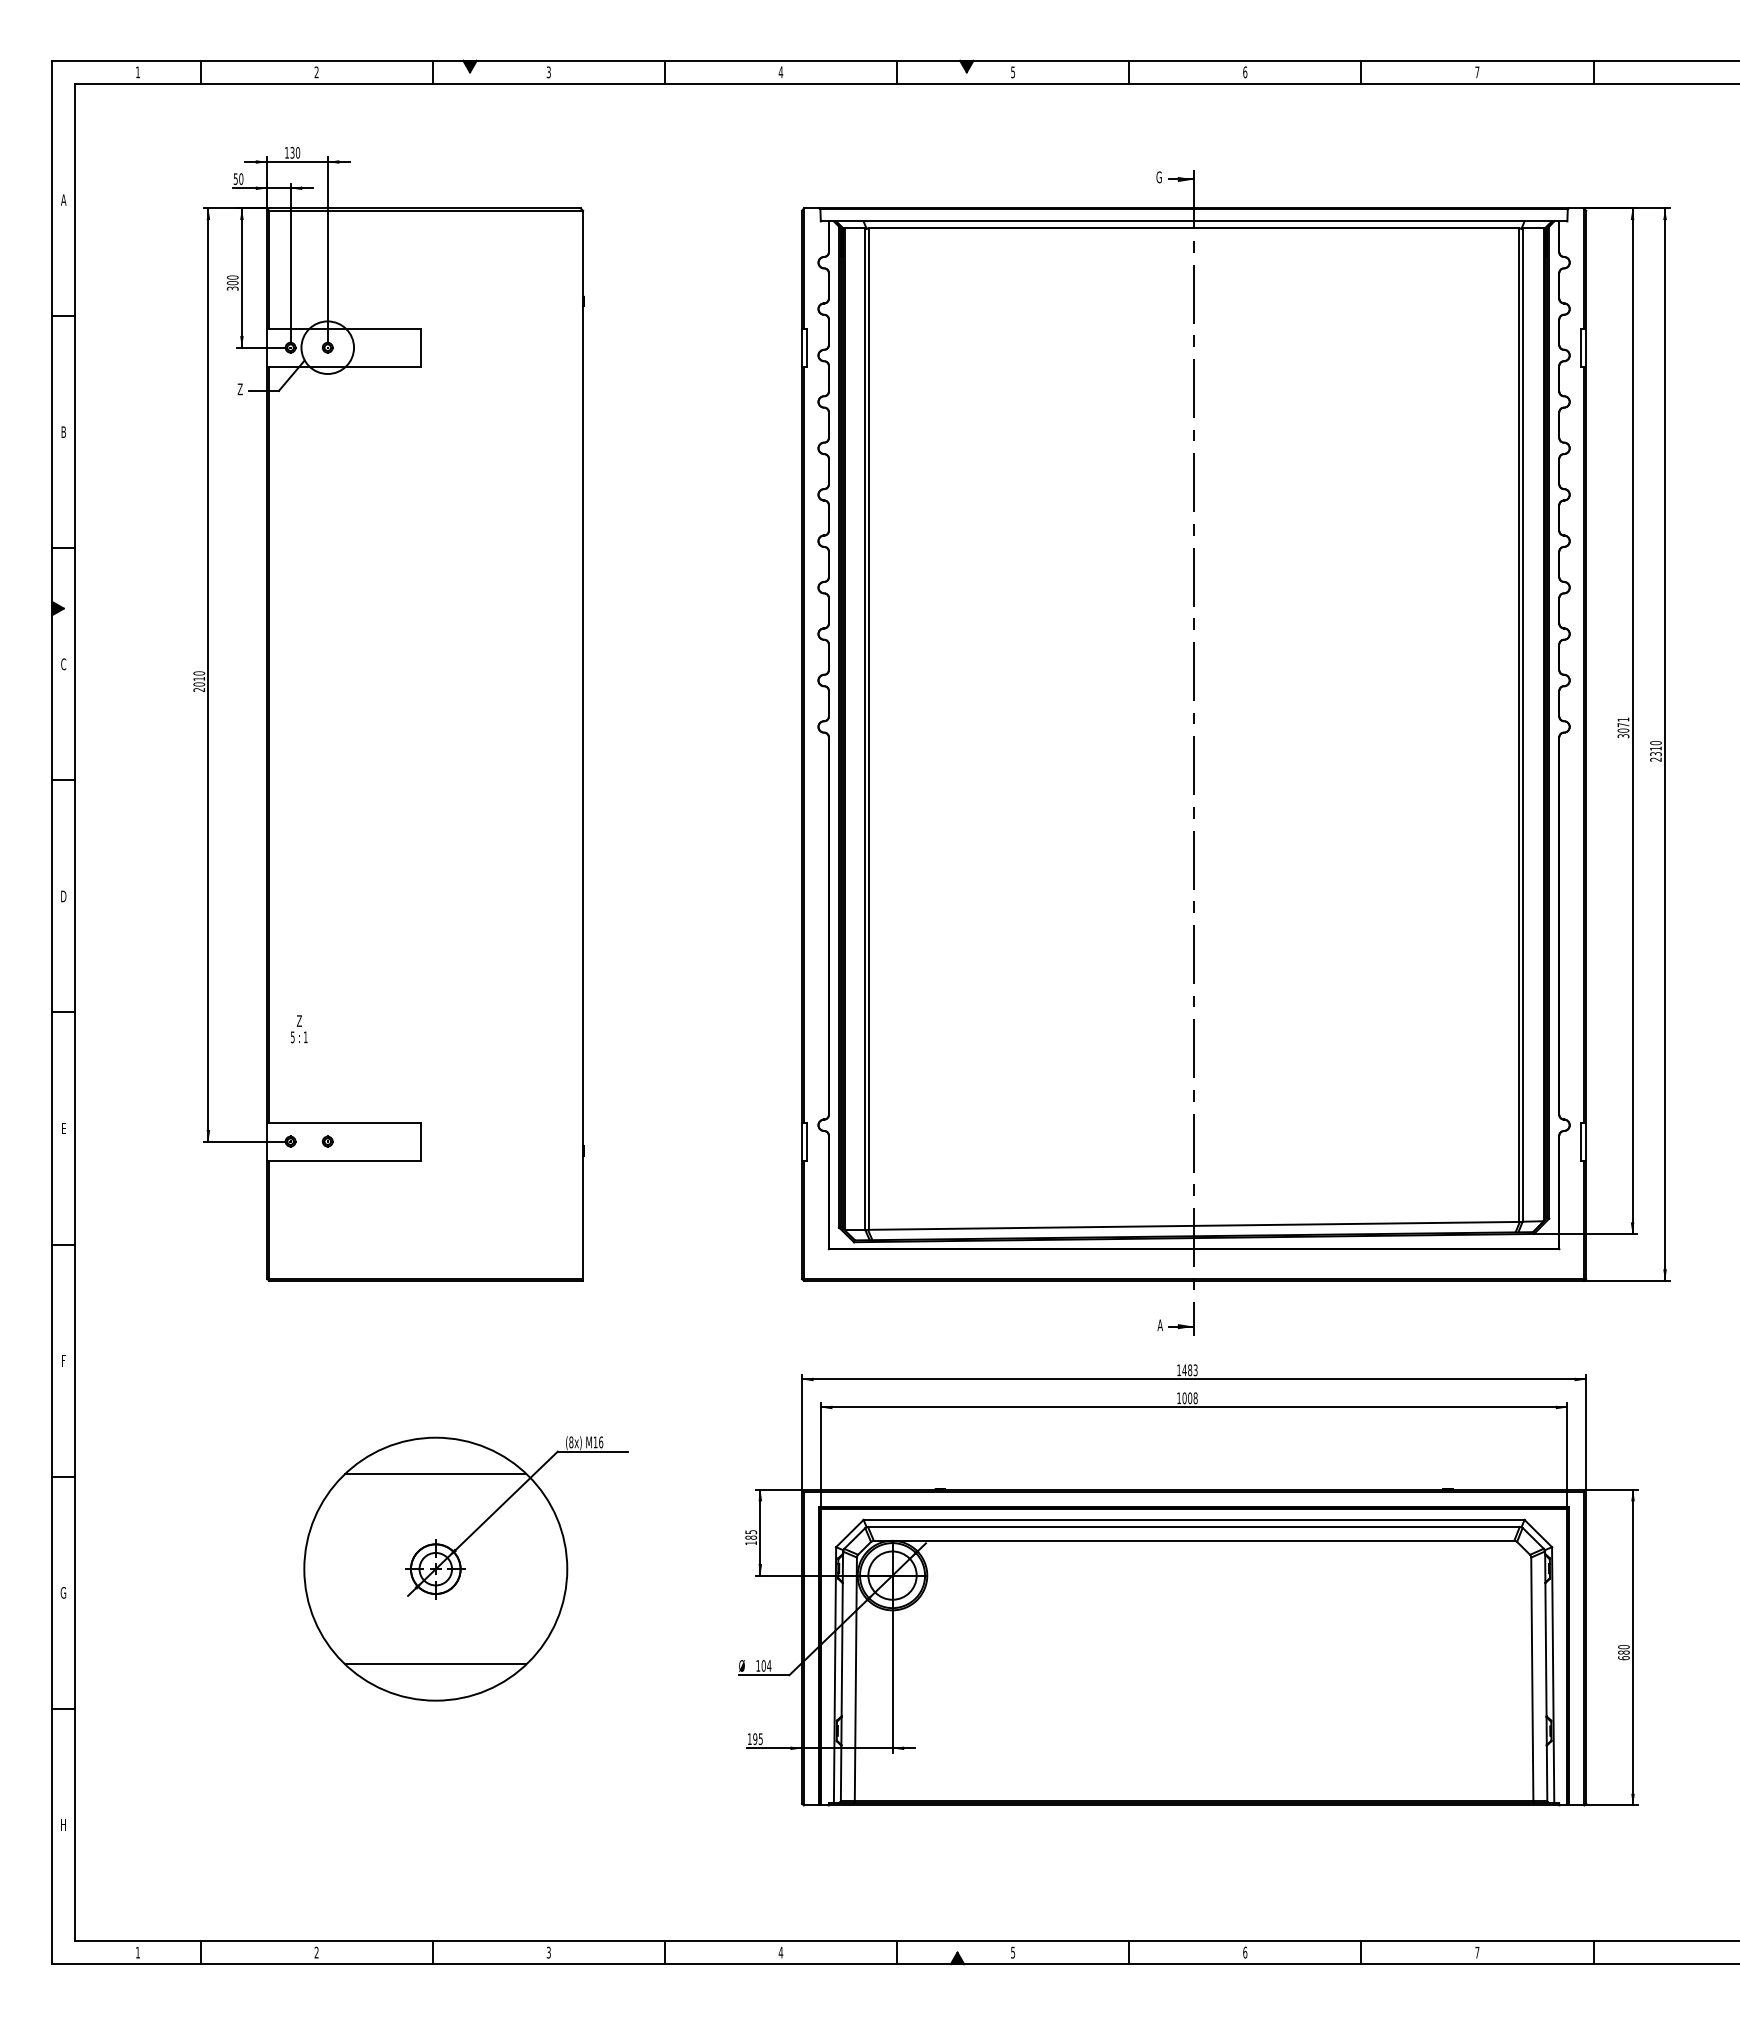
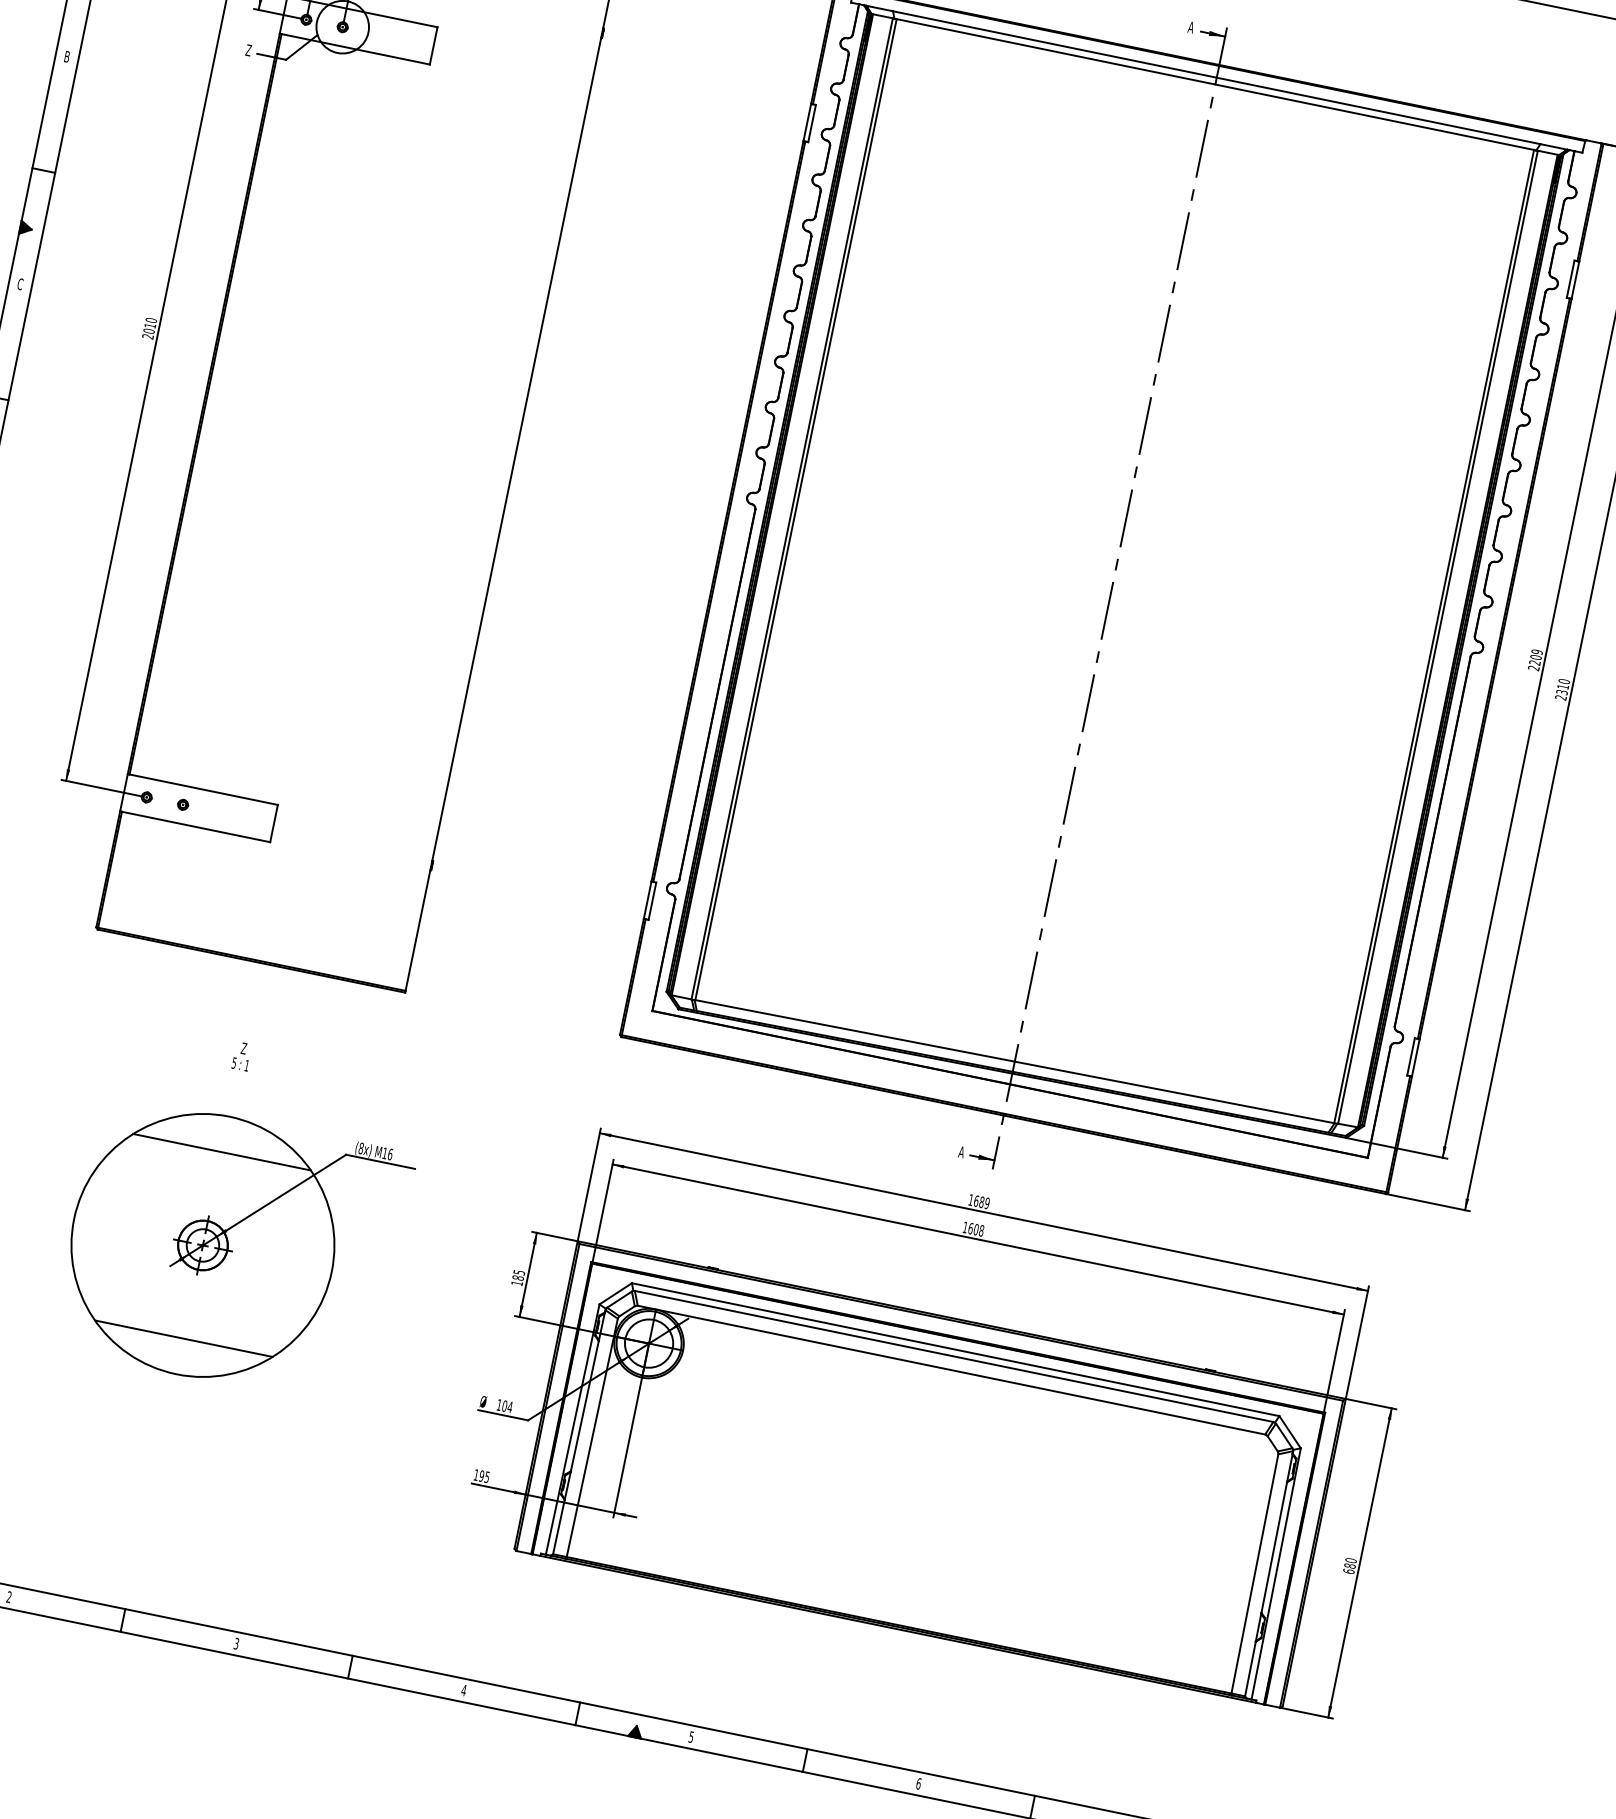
text: (1158, 177) -> (1190, 27), G -> A
text: (1623, 727) -> (1535, 659), 3071 -> 2209
text: (299, 1029) -> (242, 1056), moved
text: (1189, 1370) -> (981, 1202), 1483 -> 1689
text: (1184, 1397) -> (970, 1227), 1008 -> 1608

